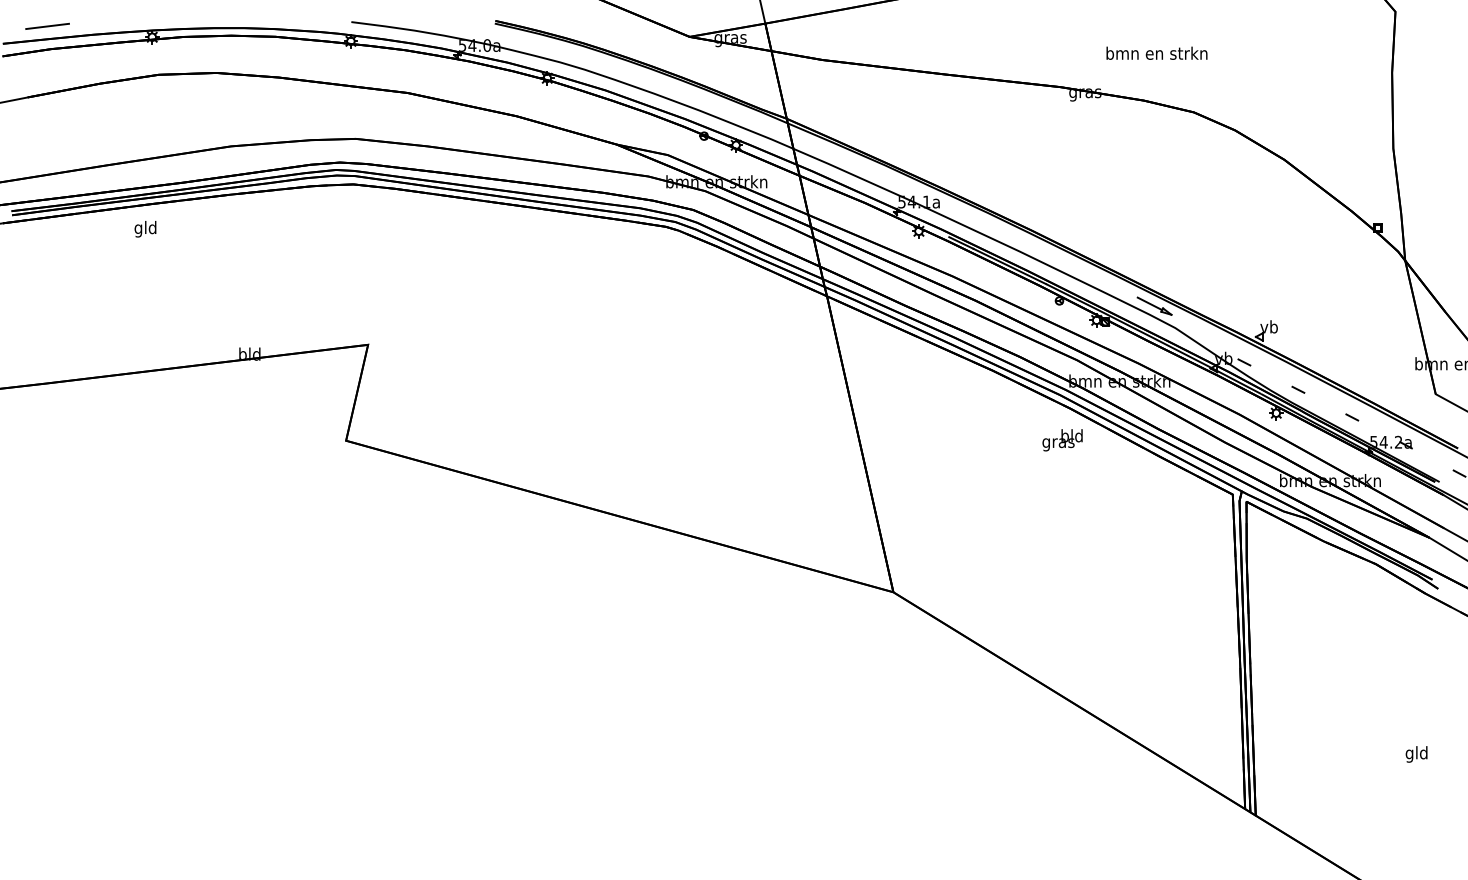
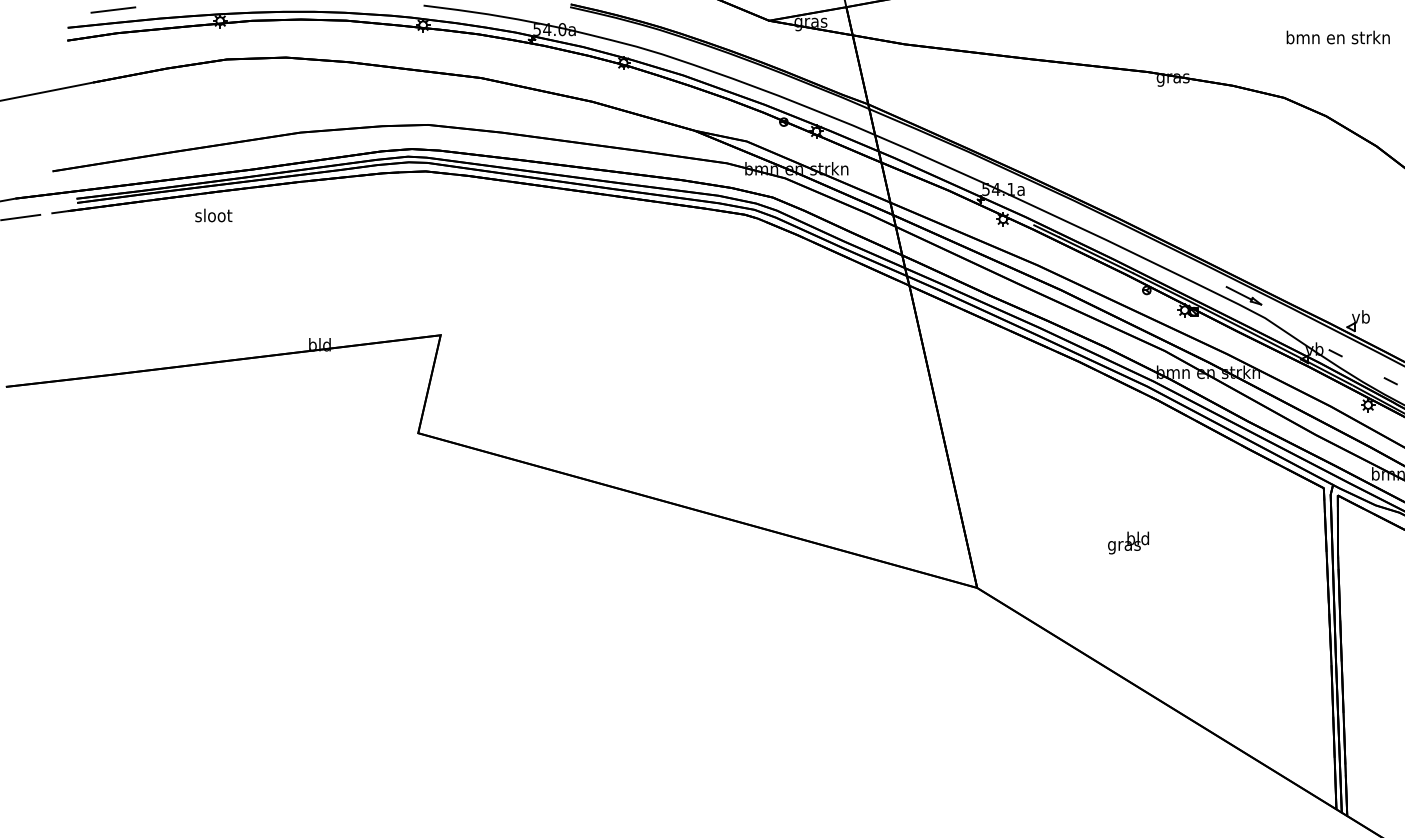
text: (1156, 52) -> (1337, 36), moved
text: (145, 229) -> (213, 217), gld -> sloot
text: (1062, 440) -> (1128, 543), moved

